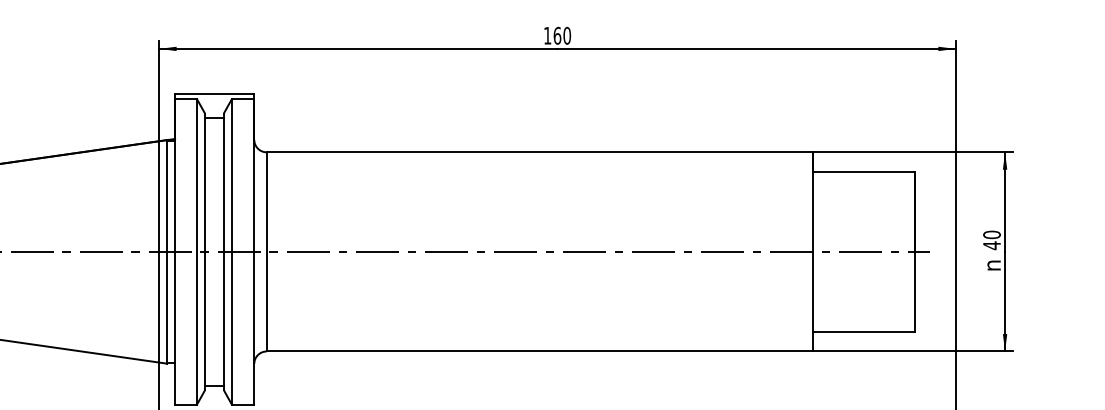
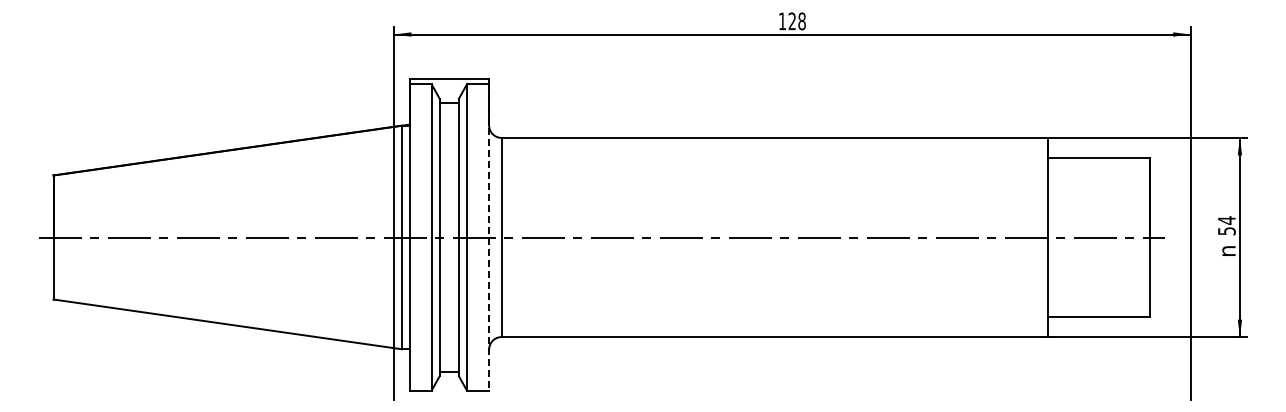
text: (561, 35) -> (796, 21), 160 -> 128
text: (991, 239) -> (1226, 225), 40 -> 54
line: (254, 252) -> (489, 238), solid -> dashed

